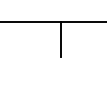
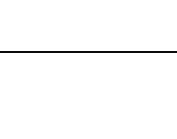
line: (61, 39) -> (104, 82), removed

